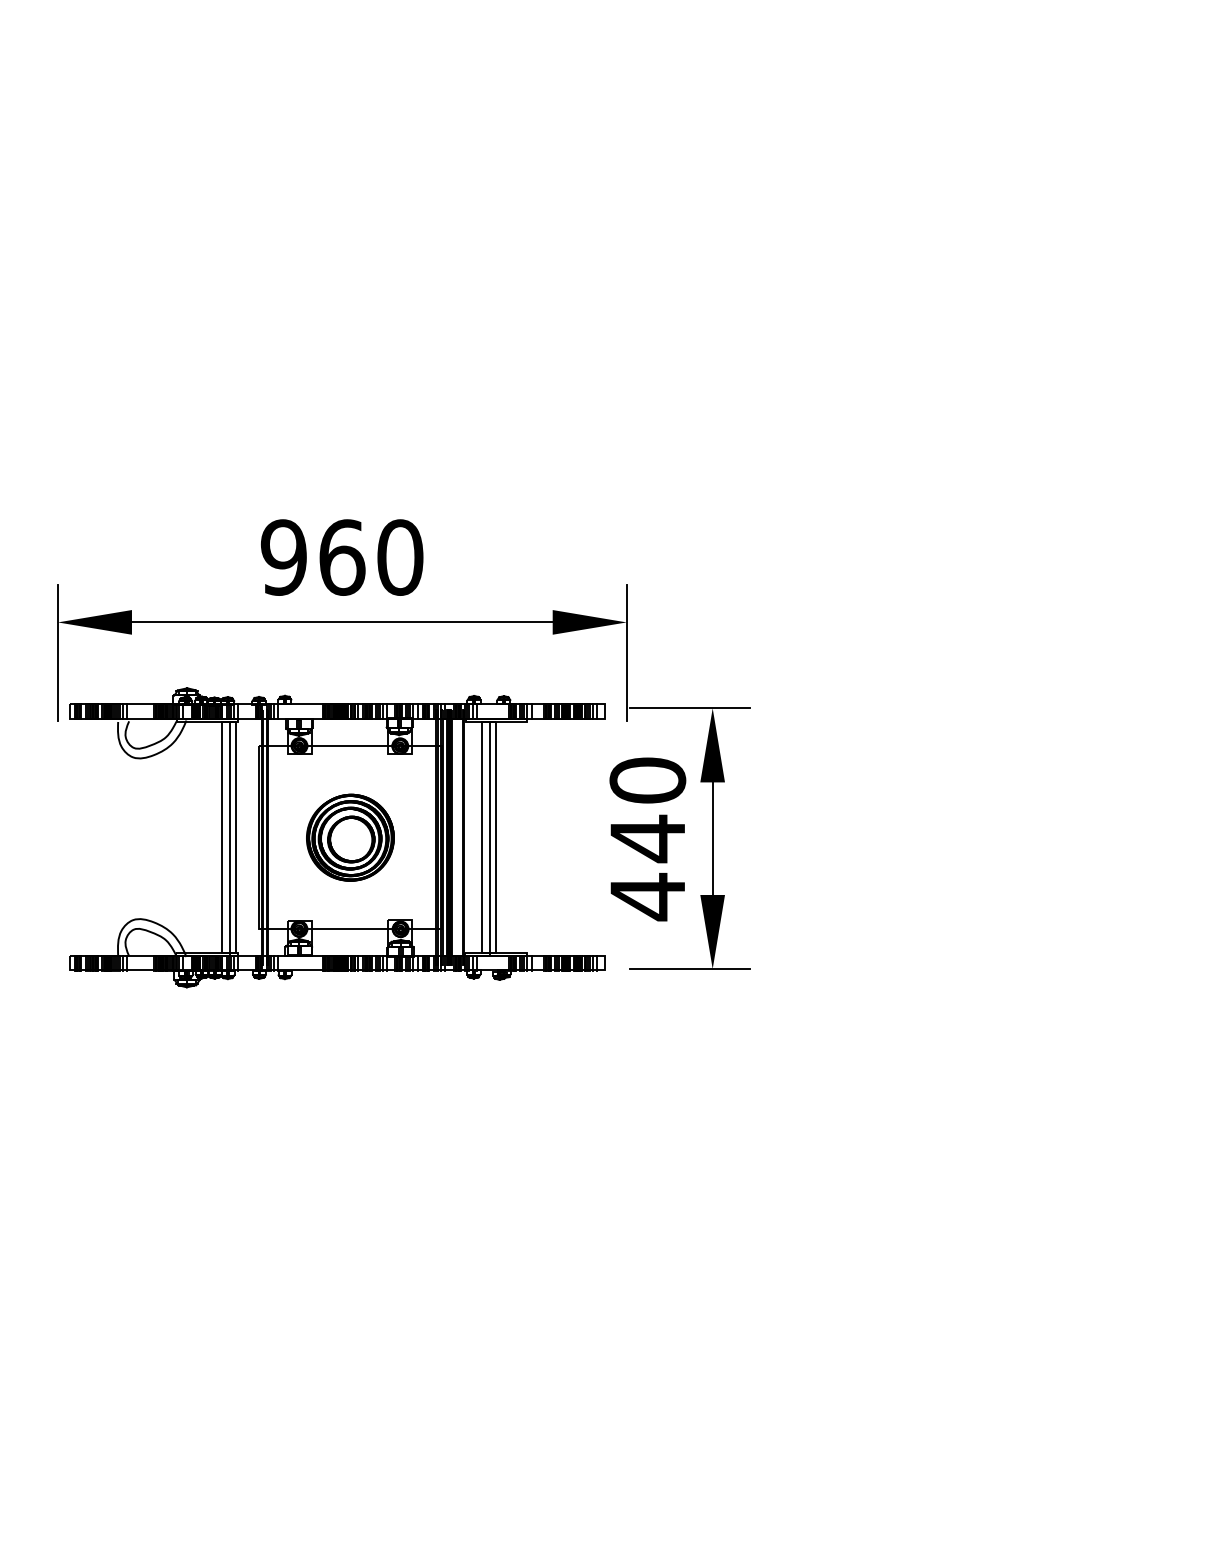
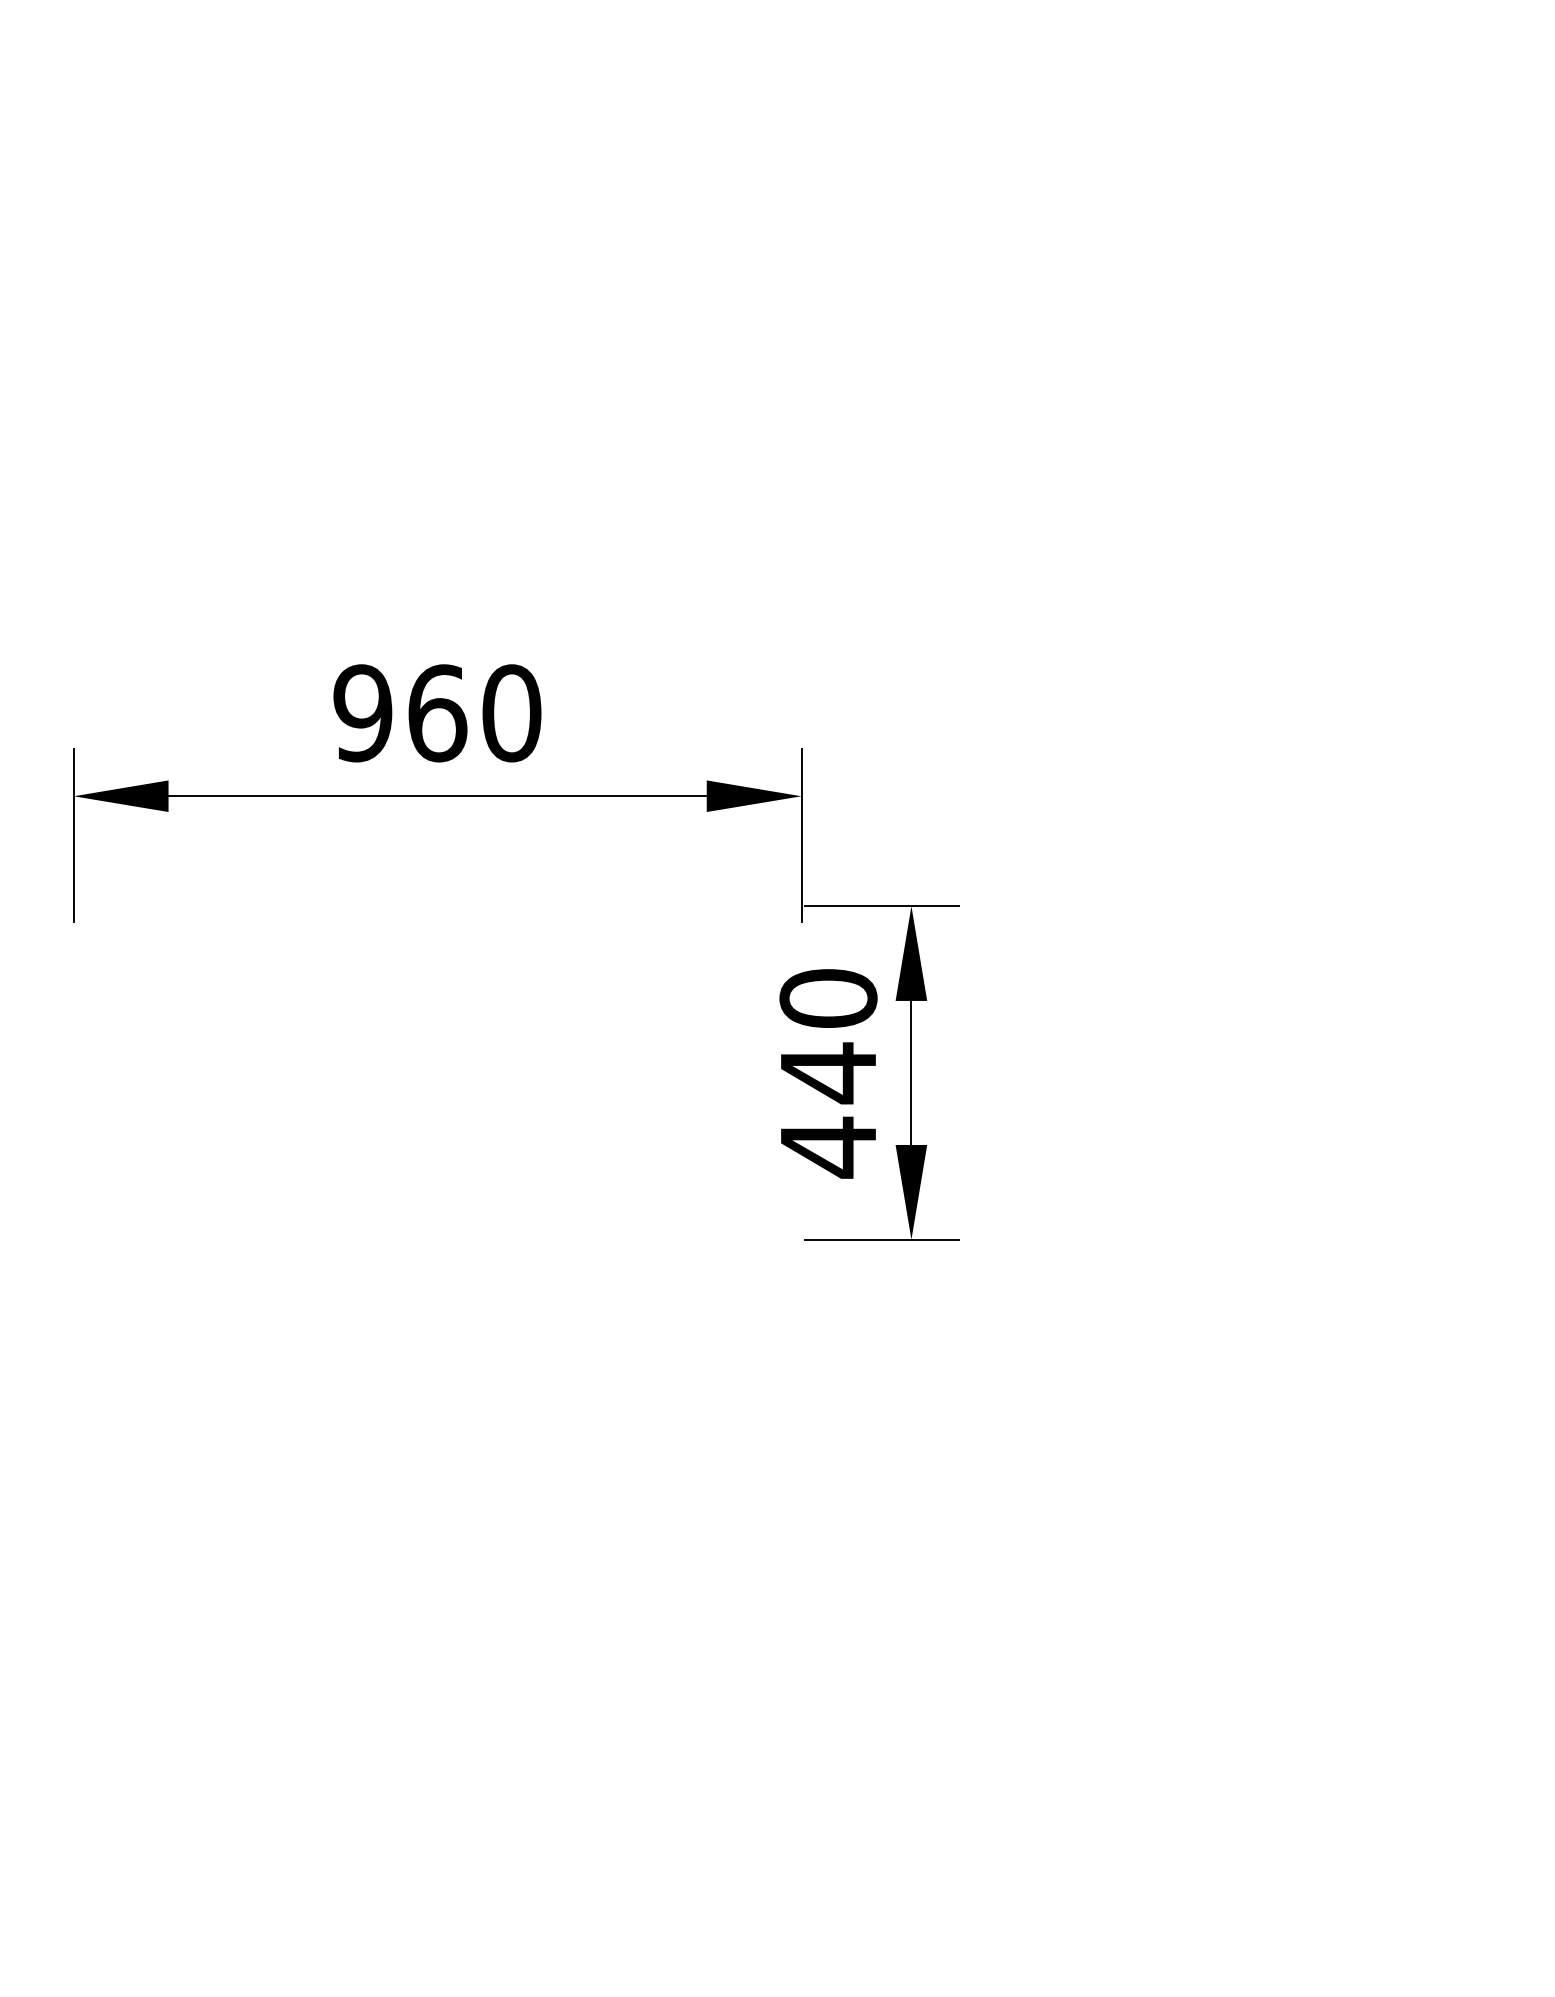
part: (337, 837) -> (431, 1071), removed

